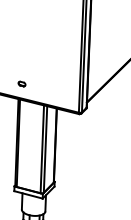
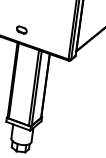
part: (21, 83) -> (21, 29), size x1.67

